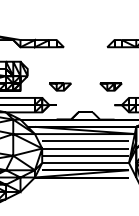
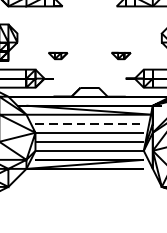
part: (60, 86) -> (58, 55), size x0.7
part: (110, 86) -> (120, 55), size x0.7
line: (86, 141) -> (90, 123), solid -> dashed

